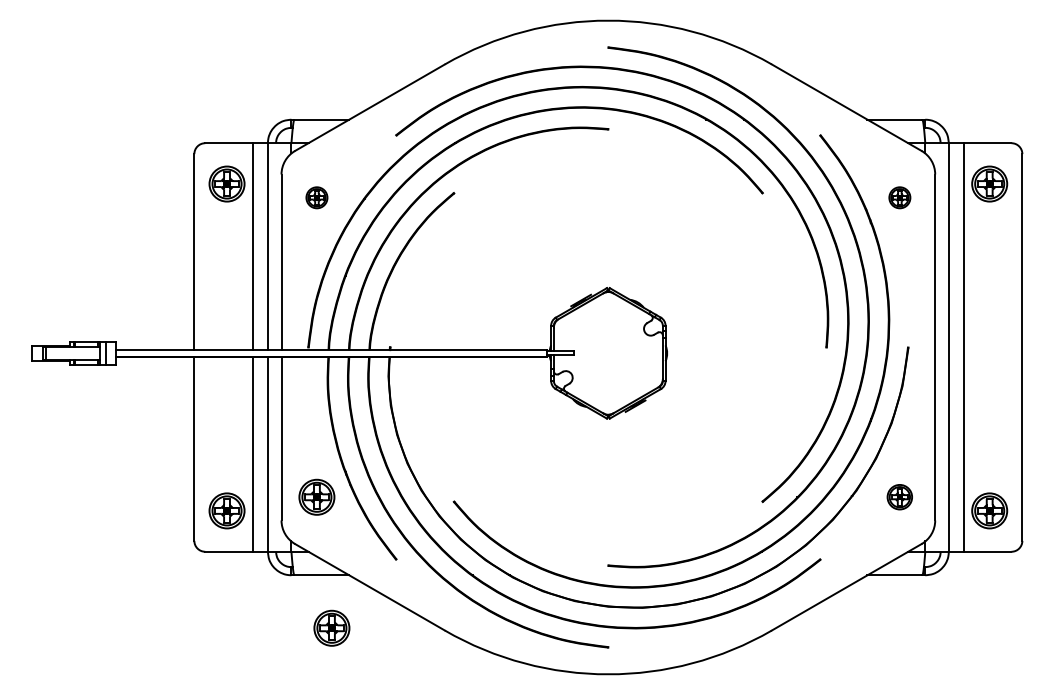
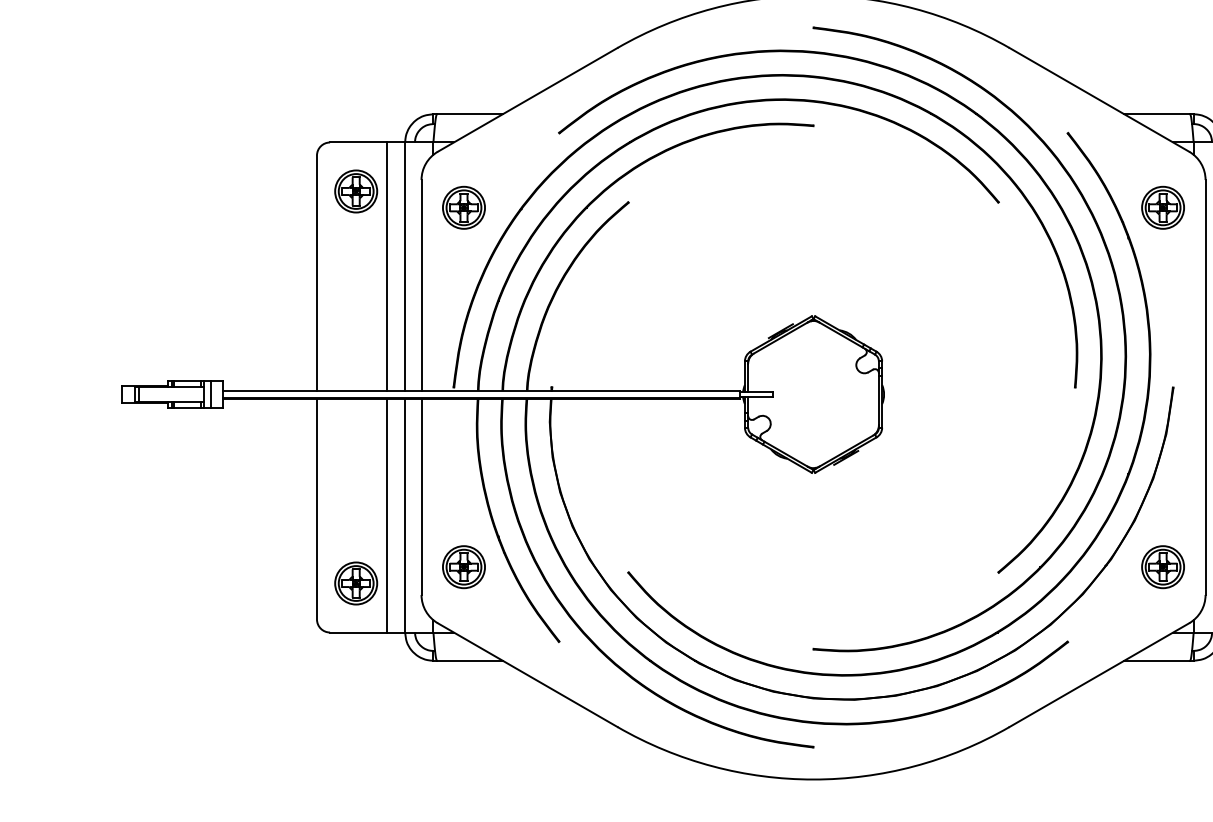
part: (316, 197) -> (463, 207), size x1.67
part: (899, 197) -> (1162, 207), size x1.67
part: (899, 496) -> (1162, 566), size x1.43
part: (331, 627) -> (481, 723), removed

